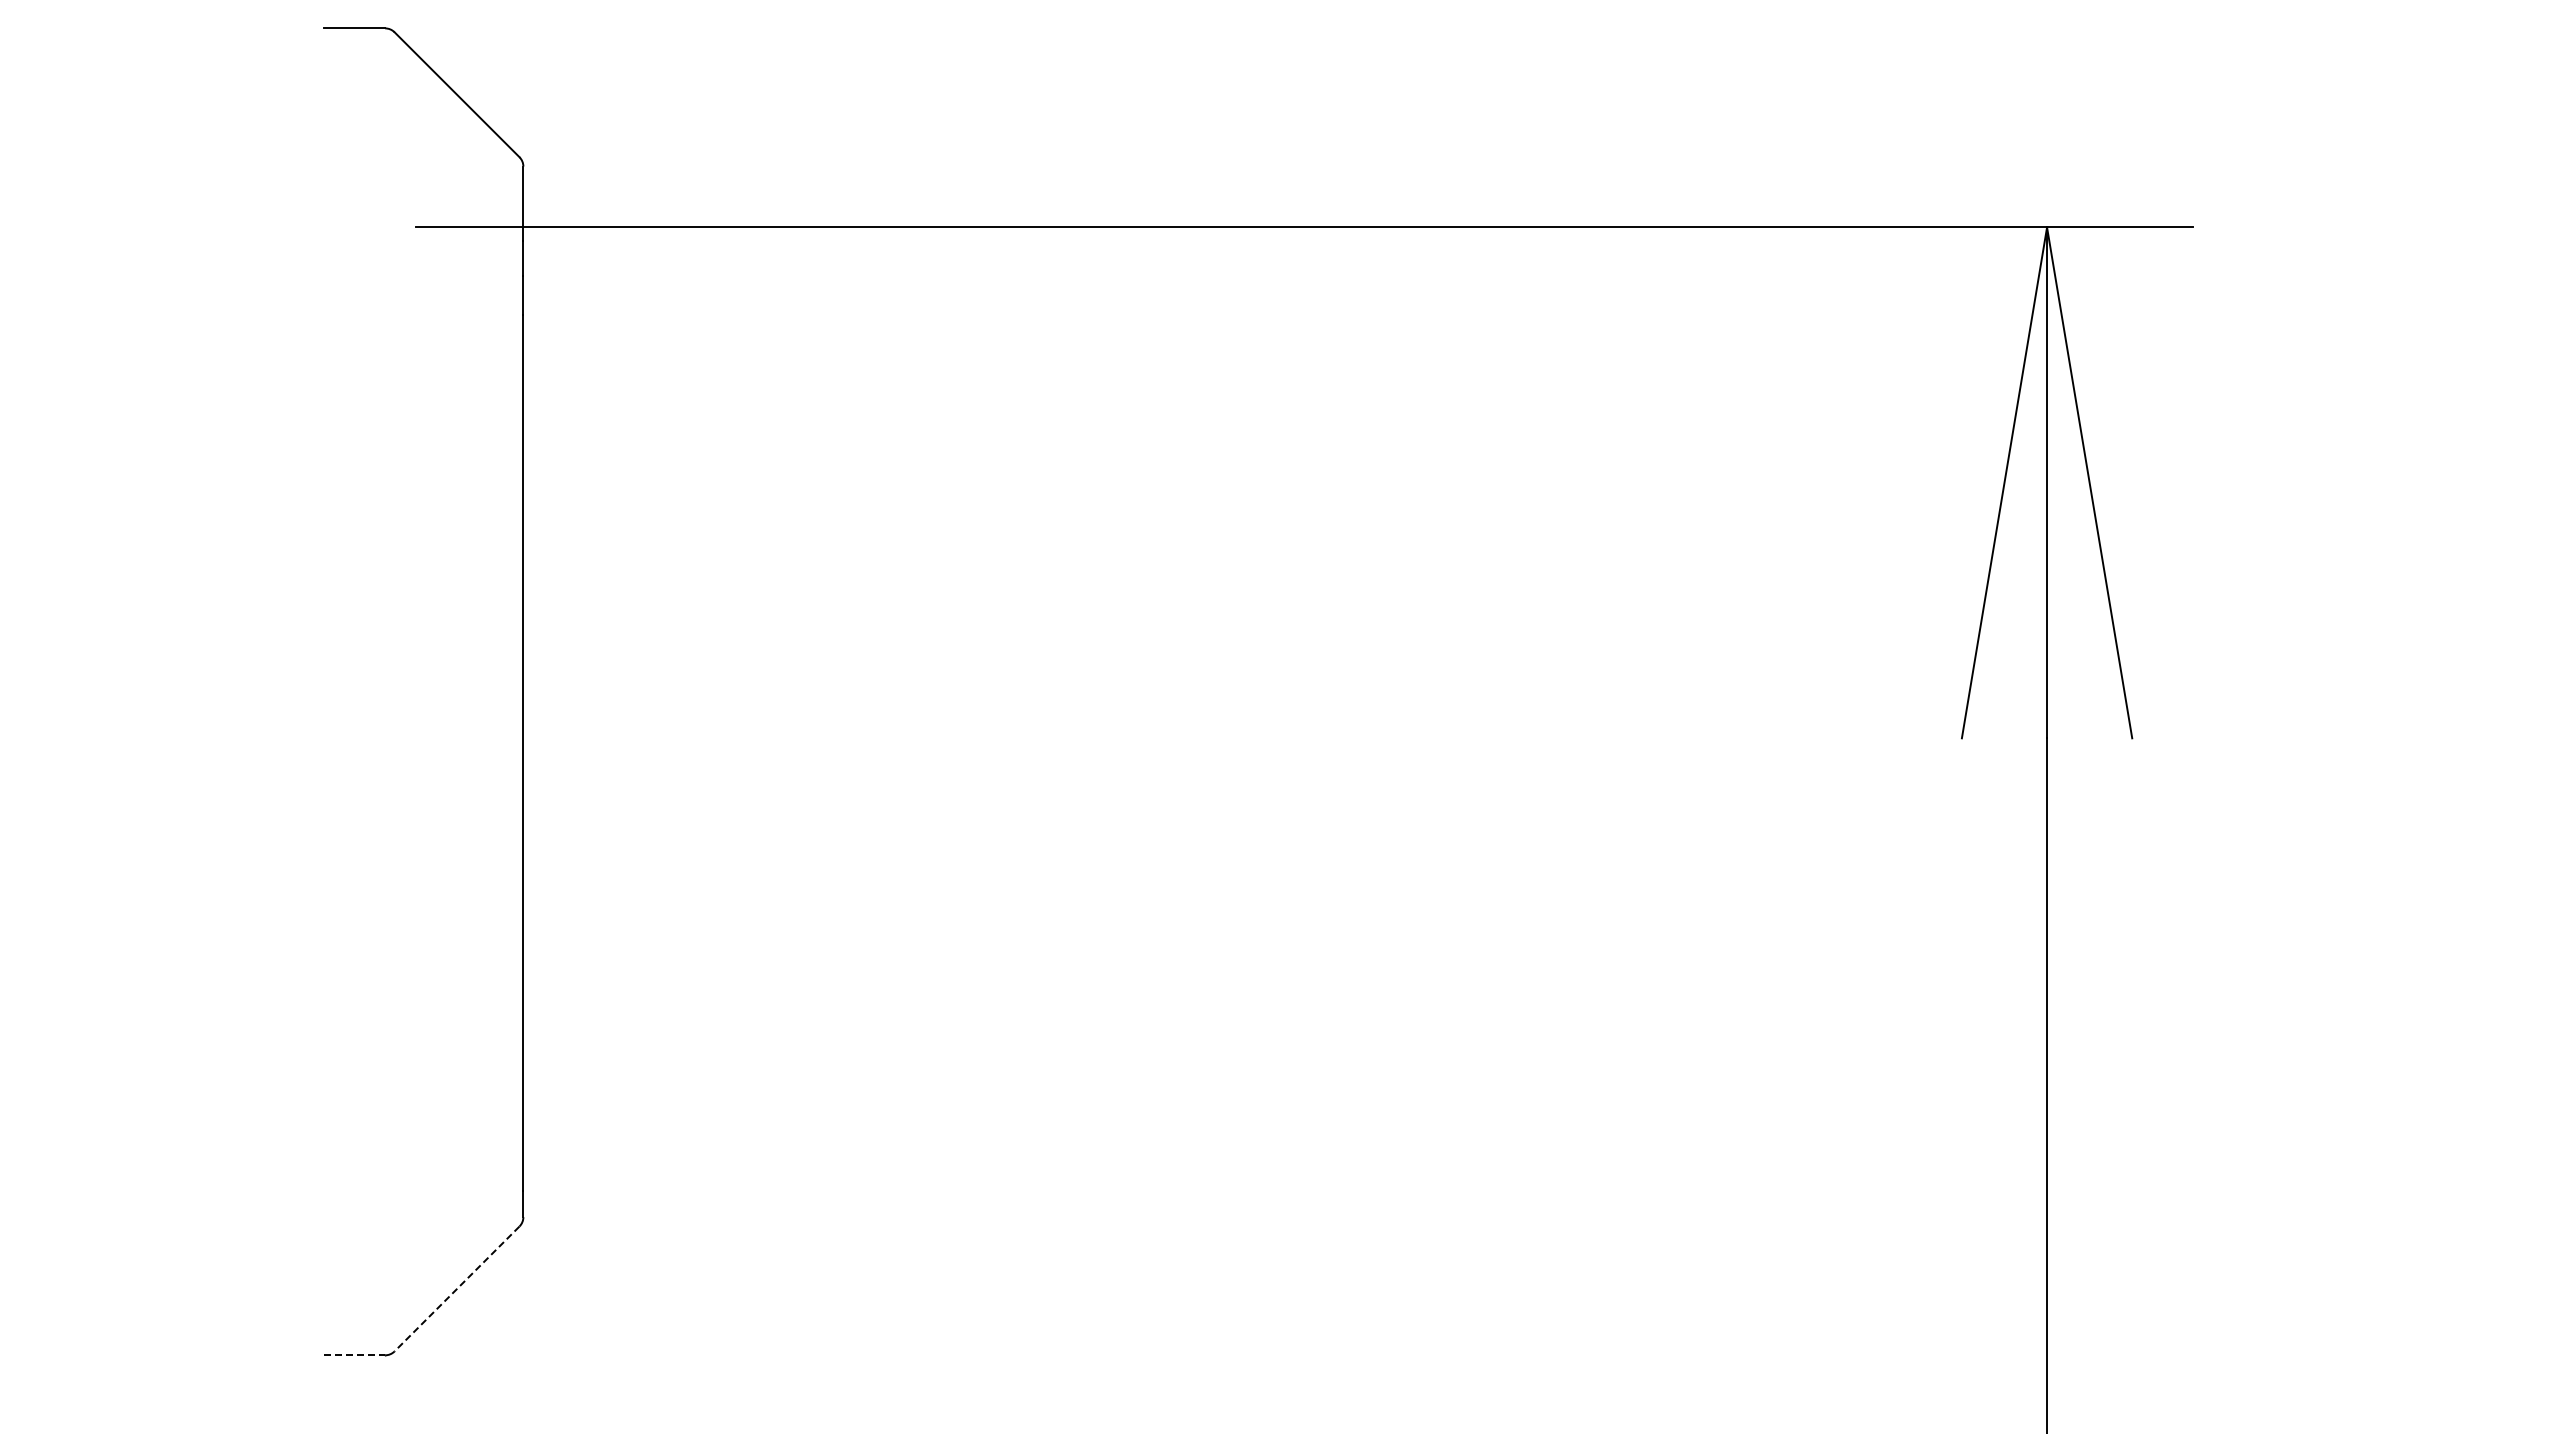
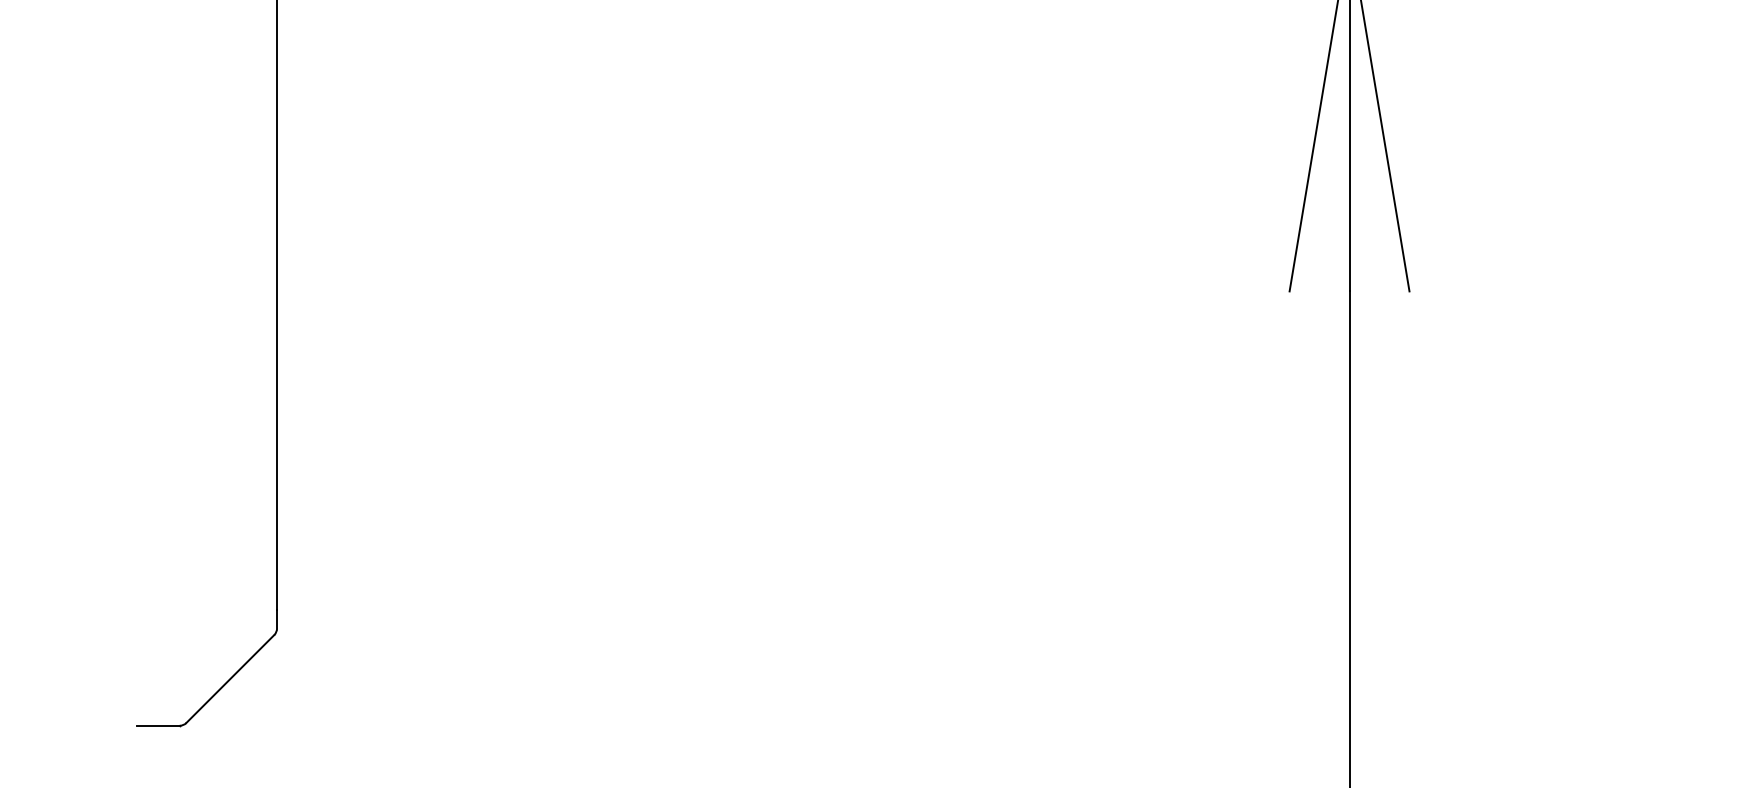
line: (456, 1289) -> (229, 679), dashed -> solid
line: (355, 1355) -> (158, 725), dashed -> solid

